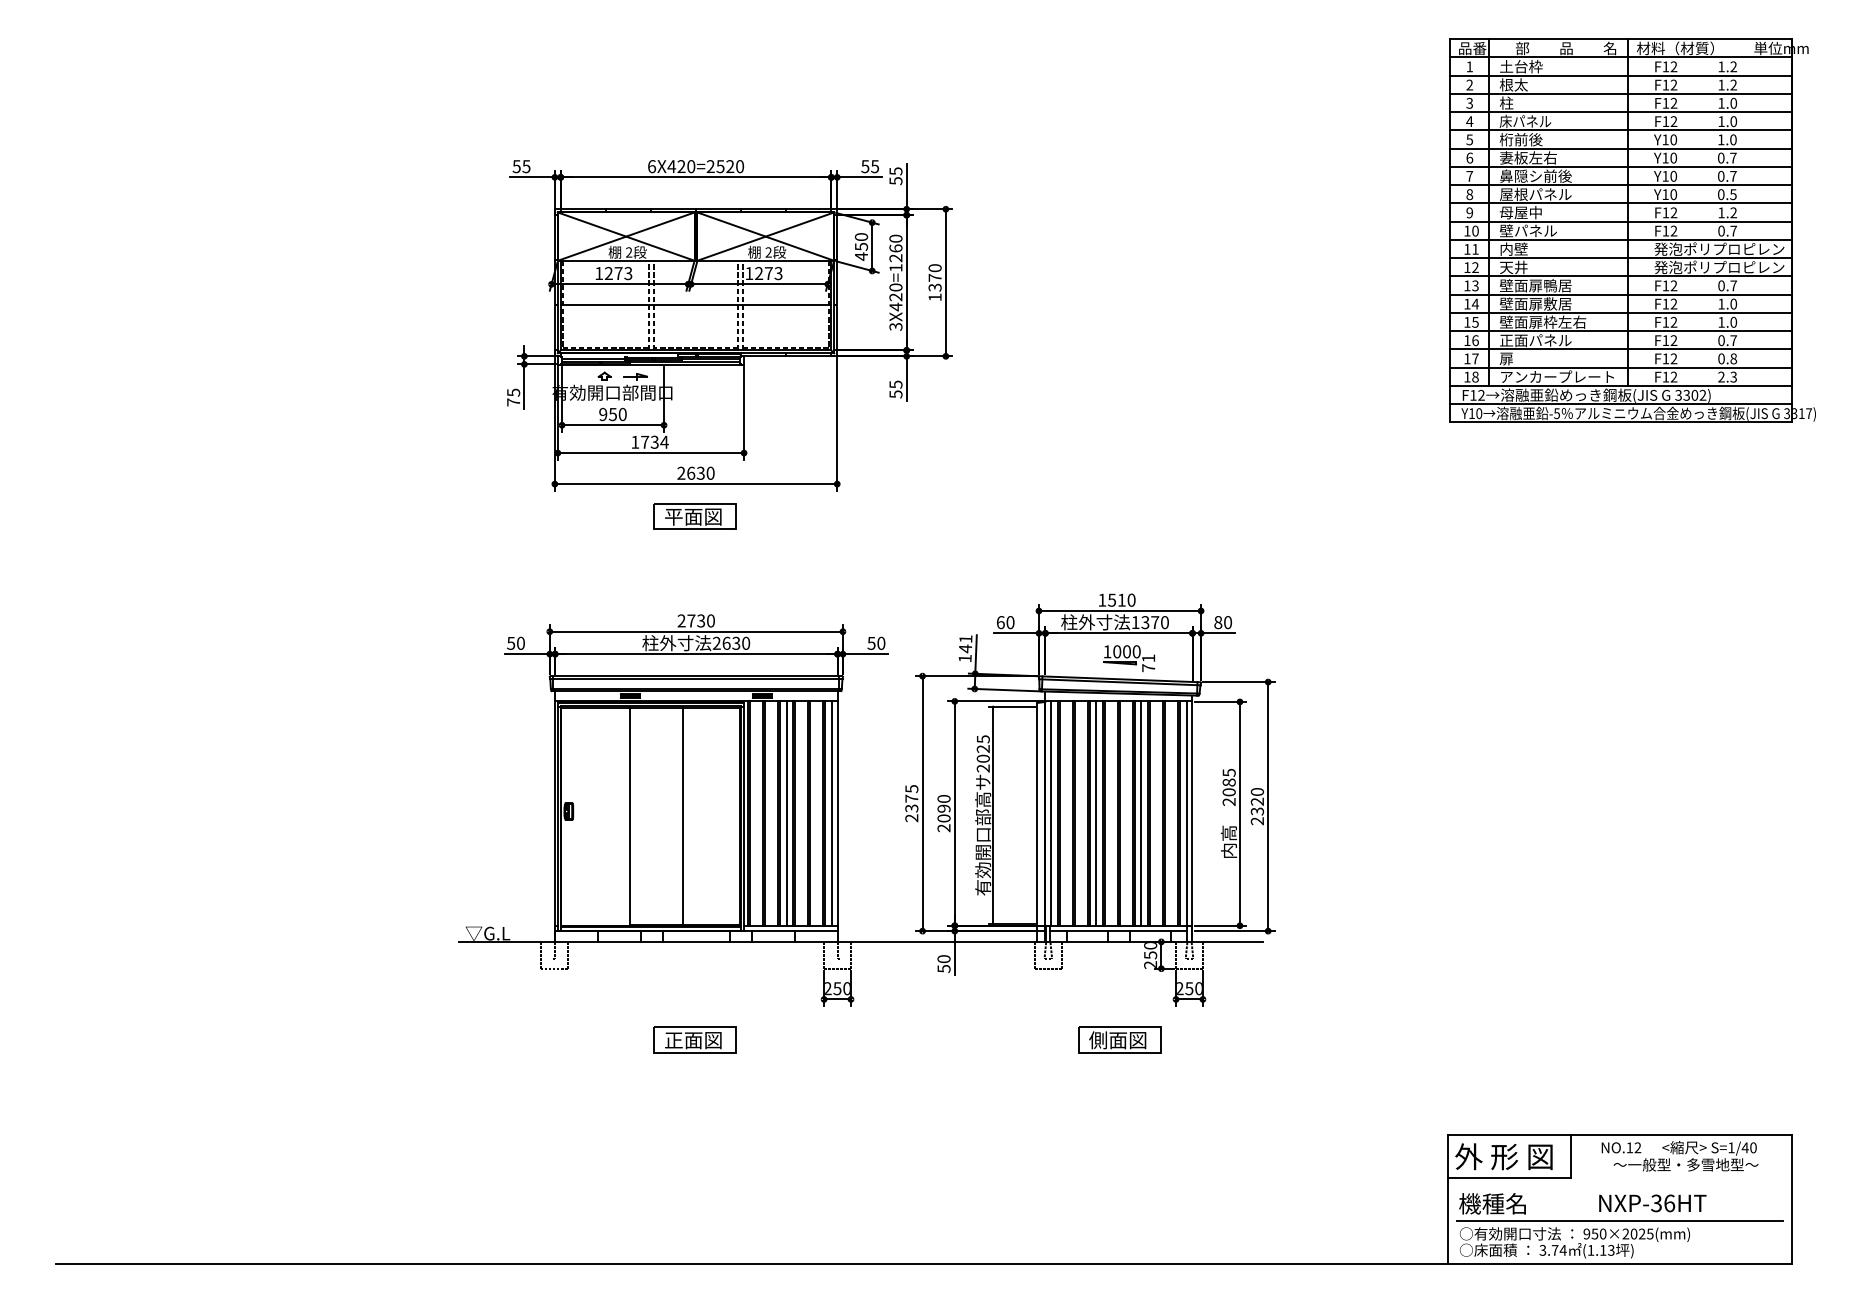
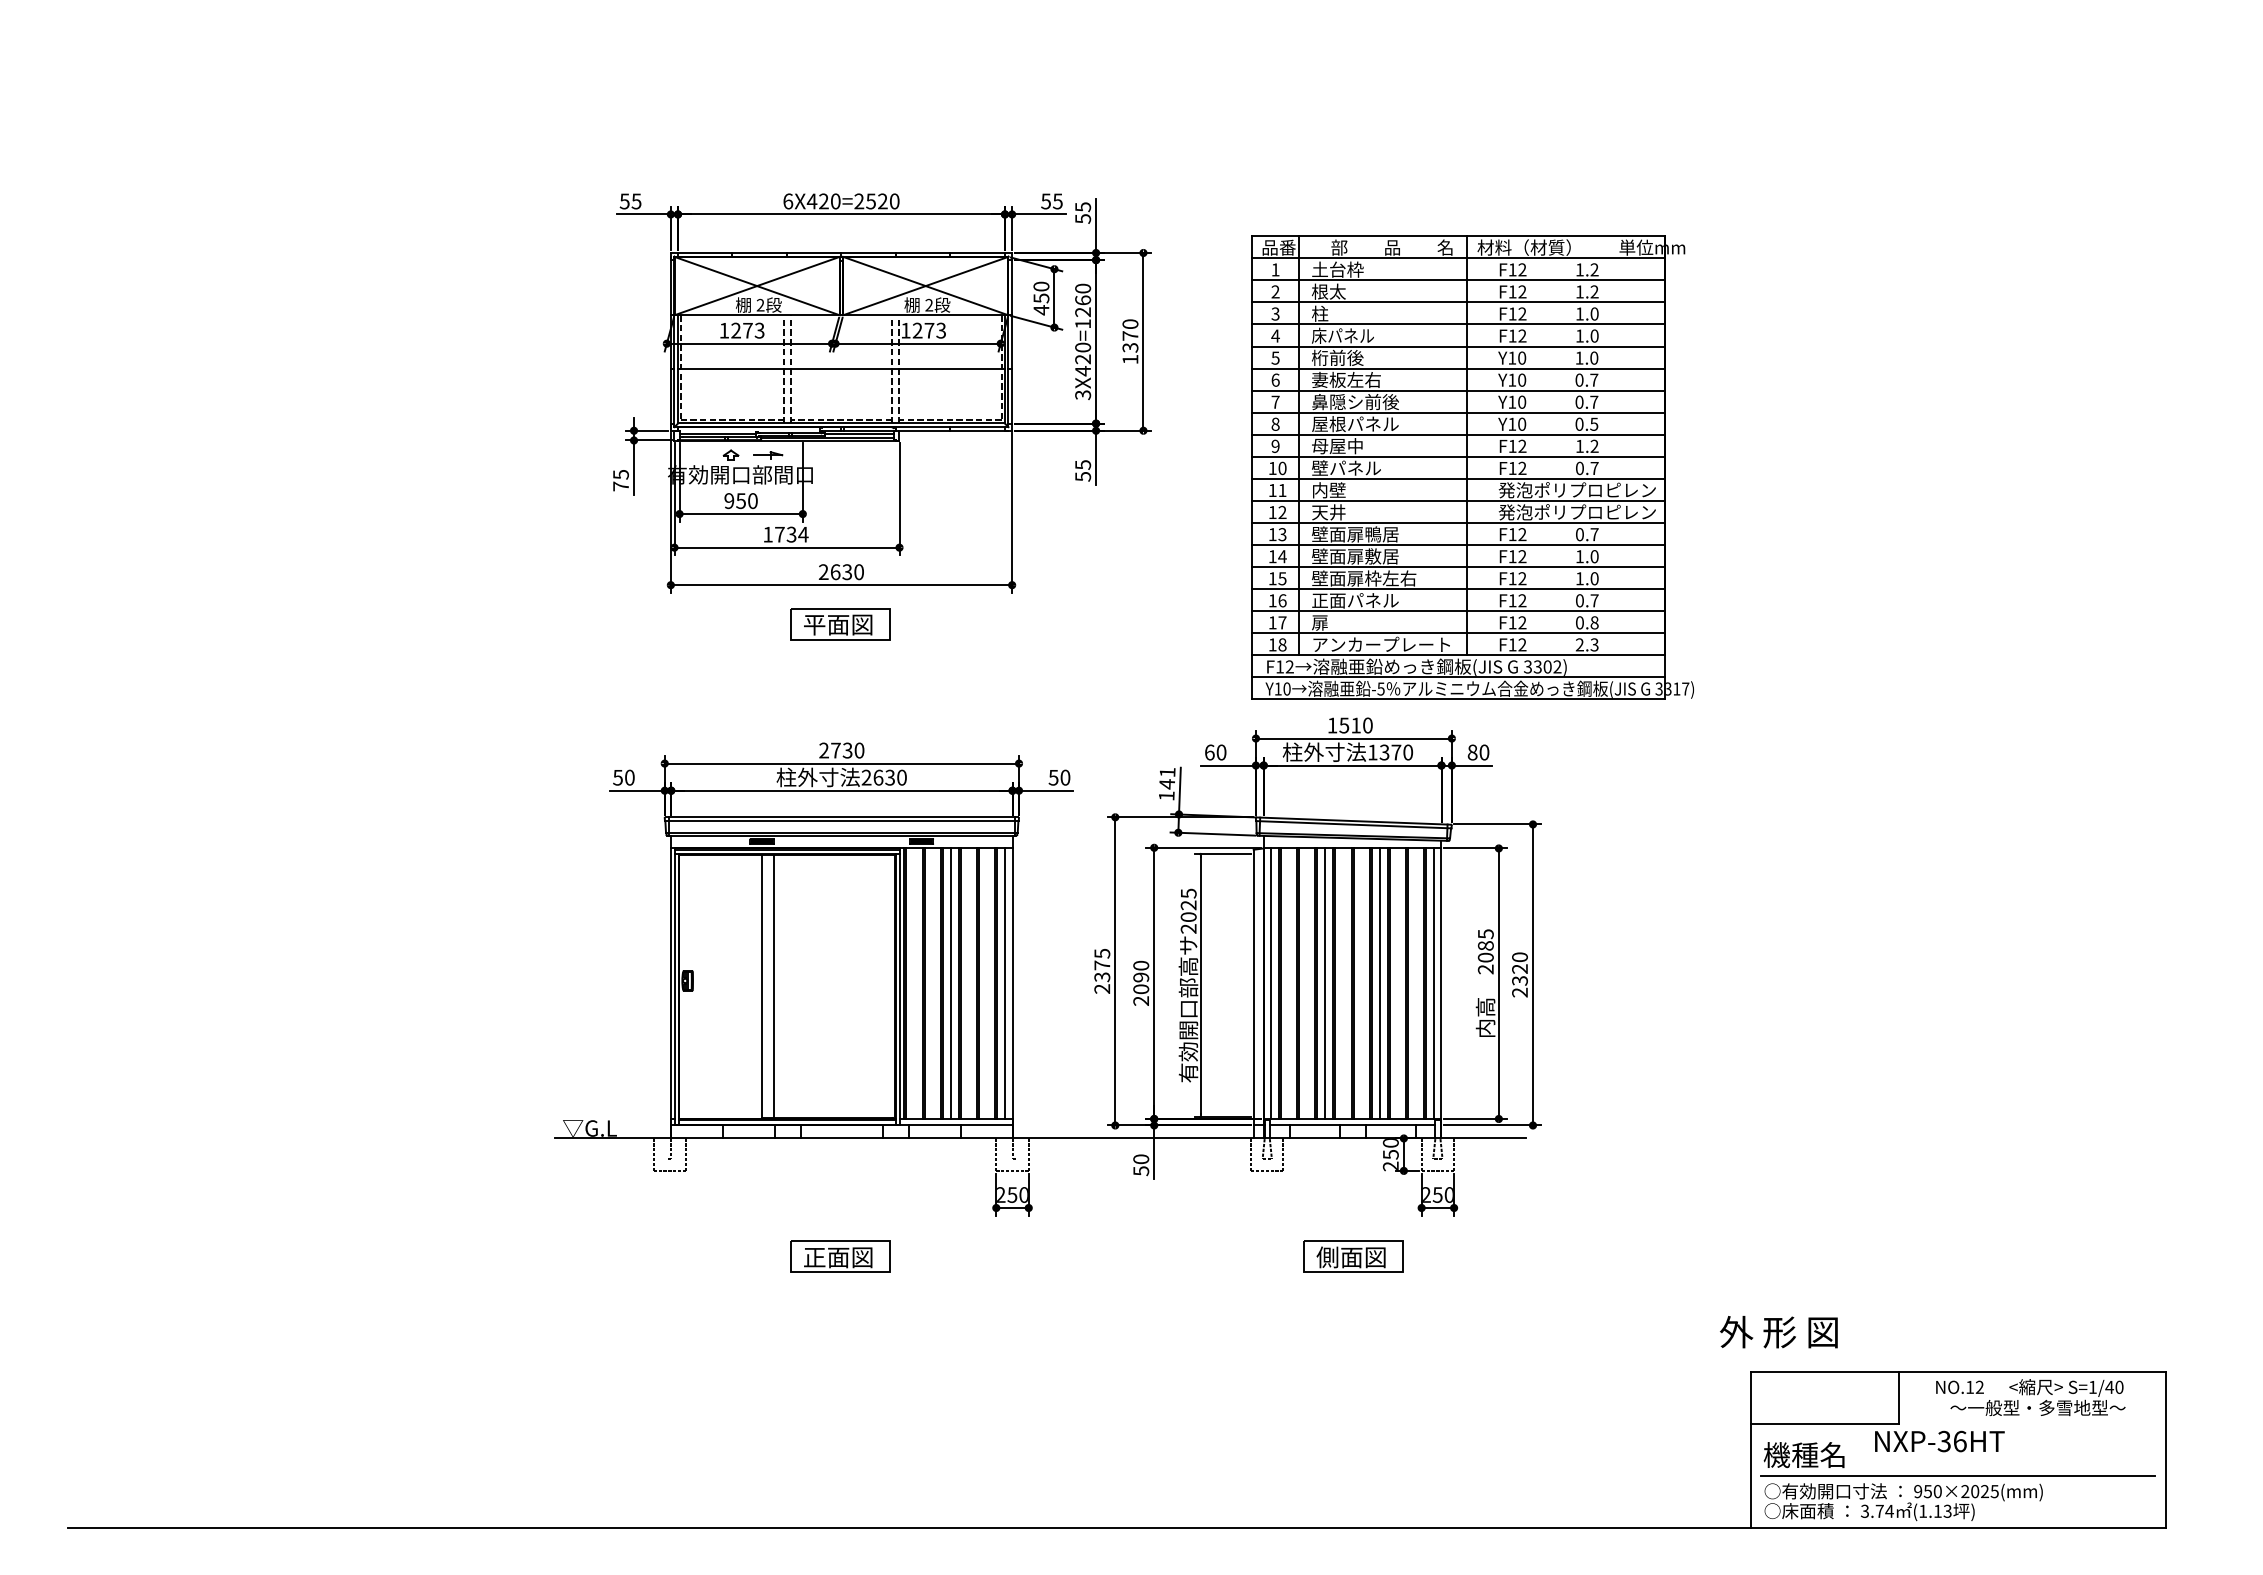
part: (1632, 230) -> (1472, 467), moved
part: (1128, 658) -> (1364, 795), removed
line: (682, 816) -> (774, 986), moved
text: (1503, 1157) -> (1778, 1332), moved
text: (1652, 1203) -> (1939, 1441), moved

